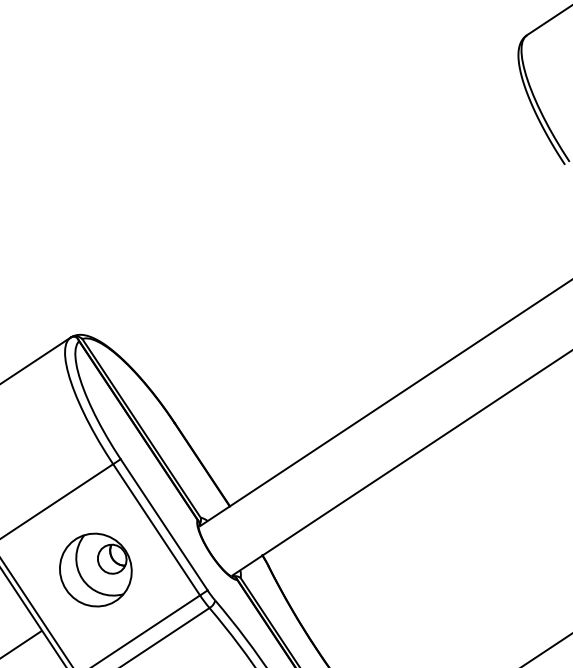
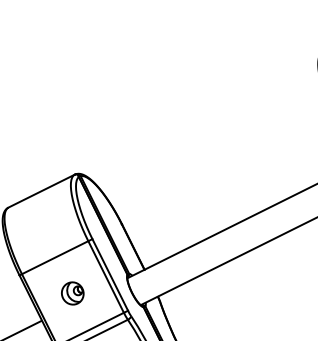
part: (94, 570) -> (72, 293), size x0.6

